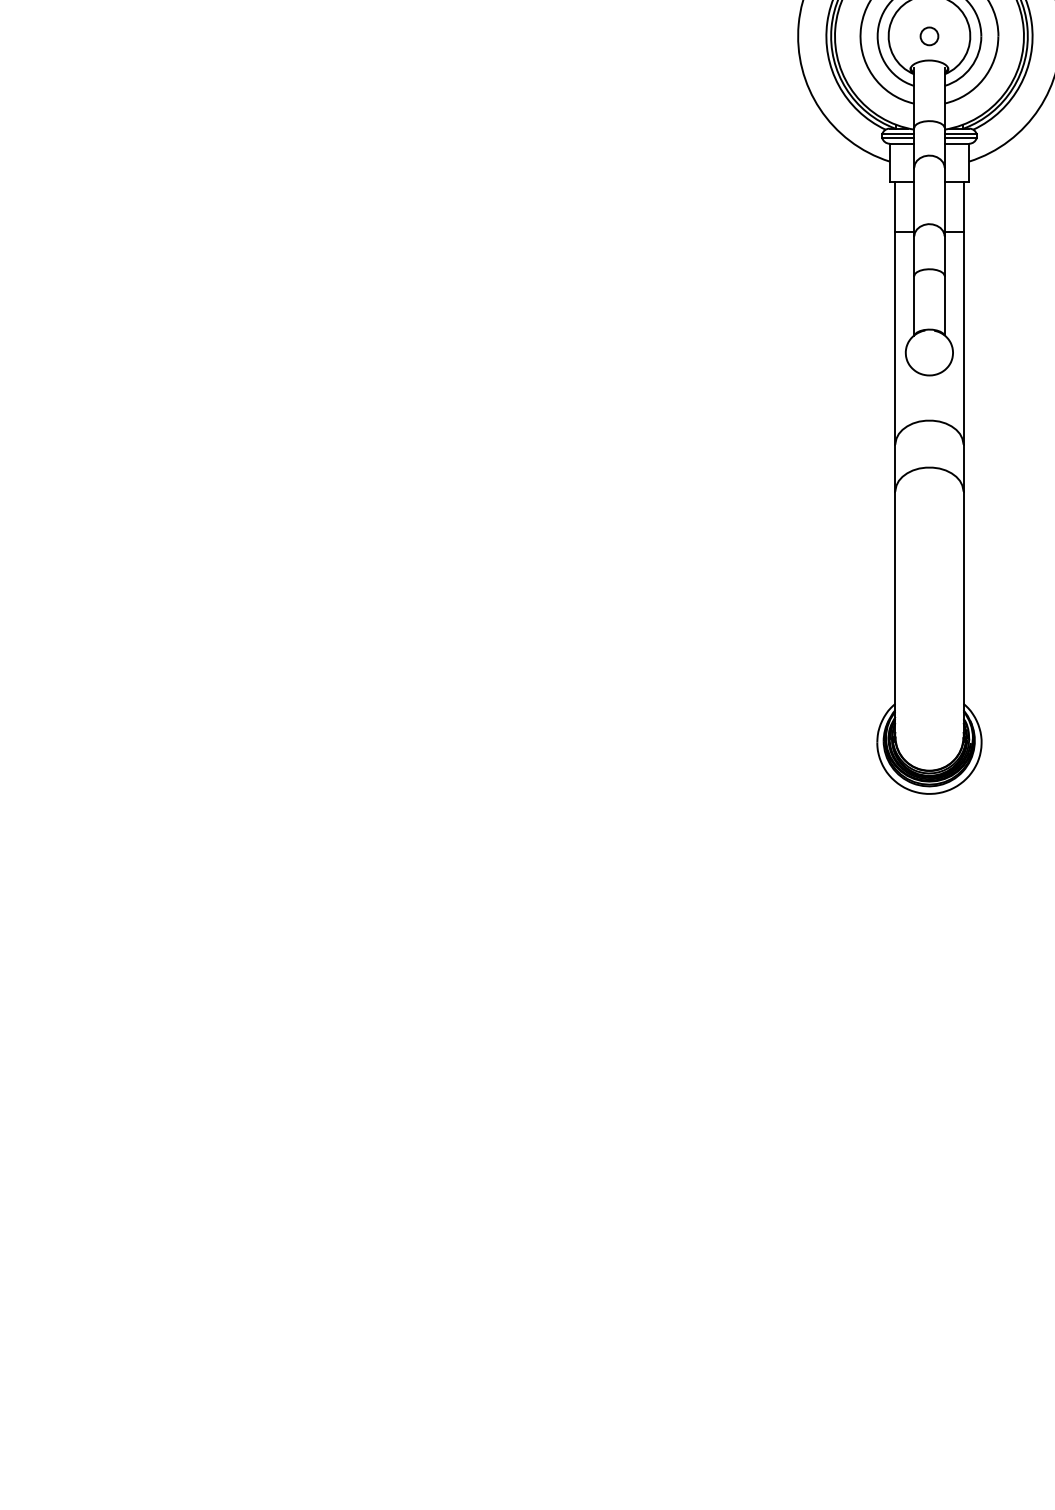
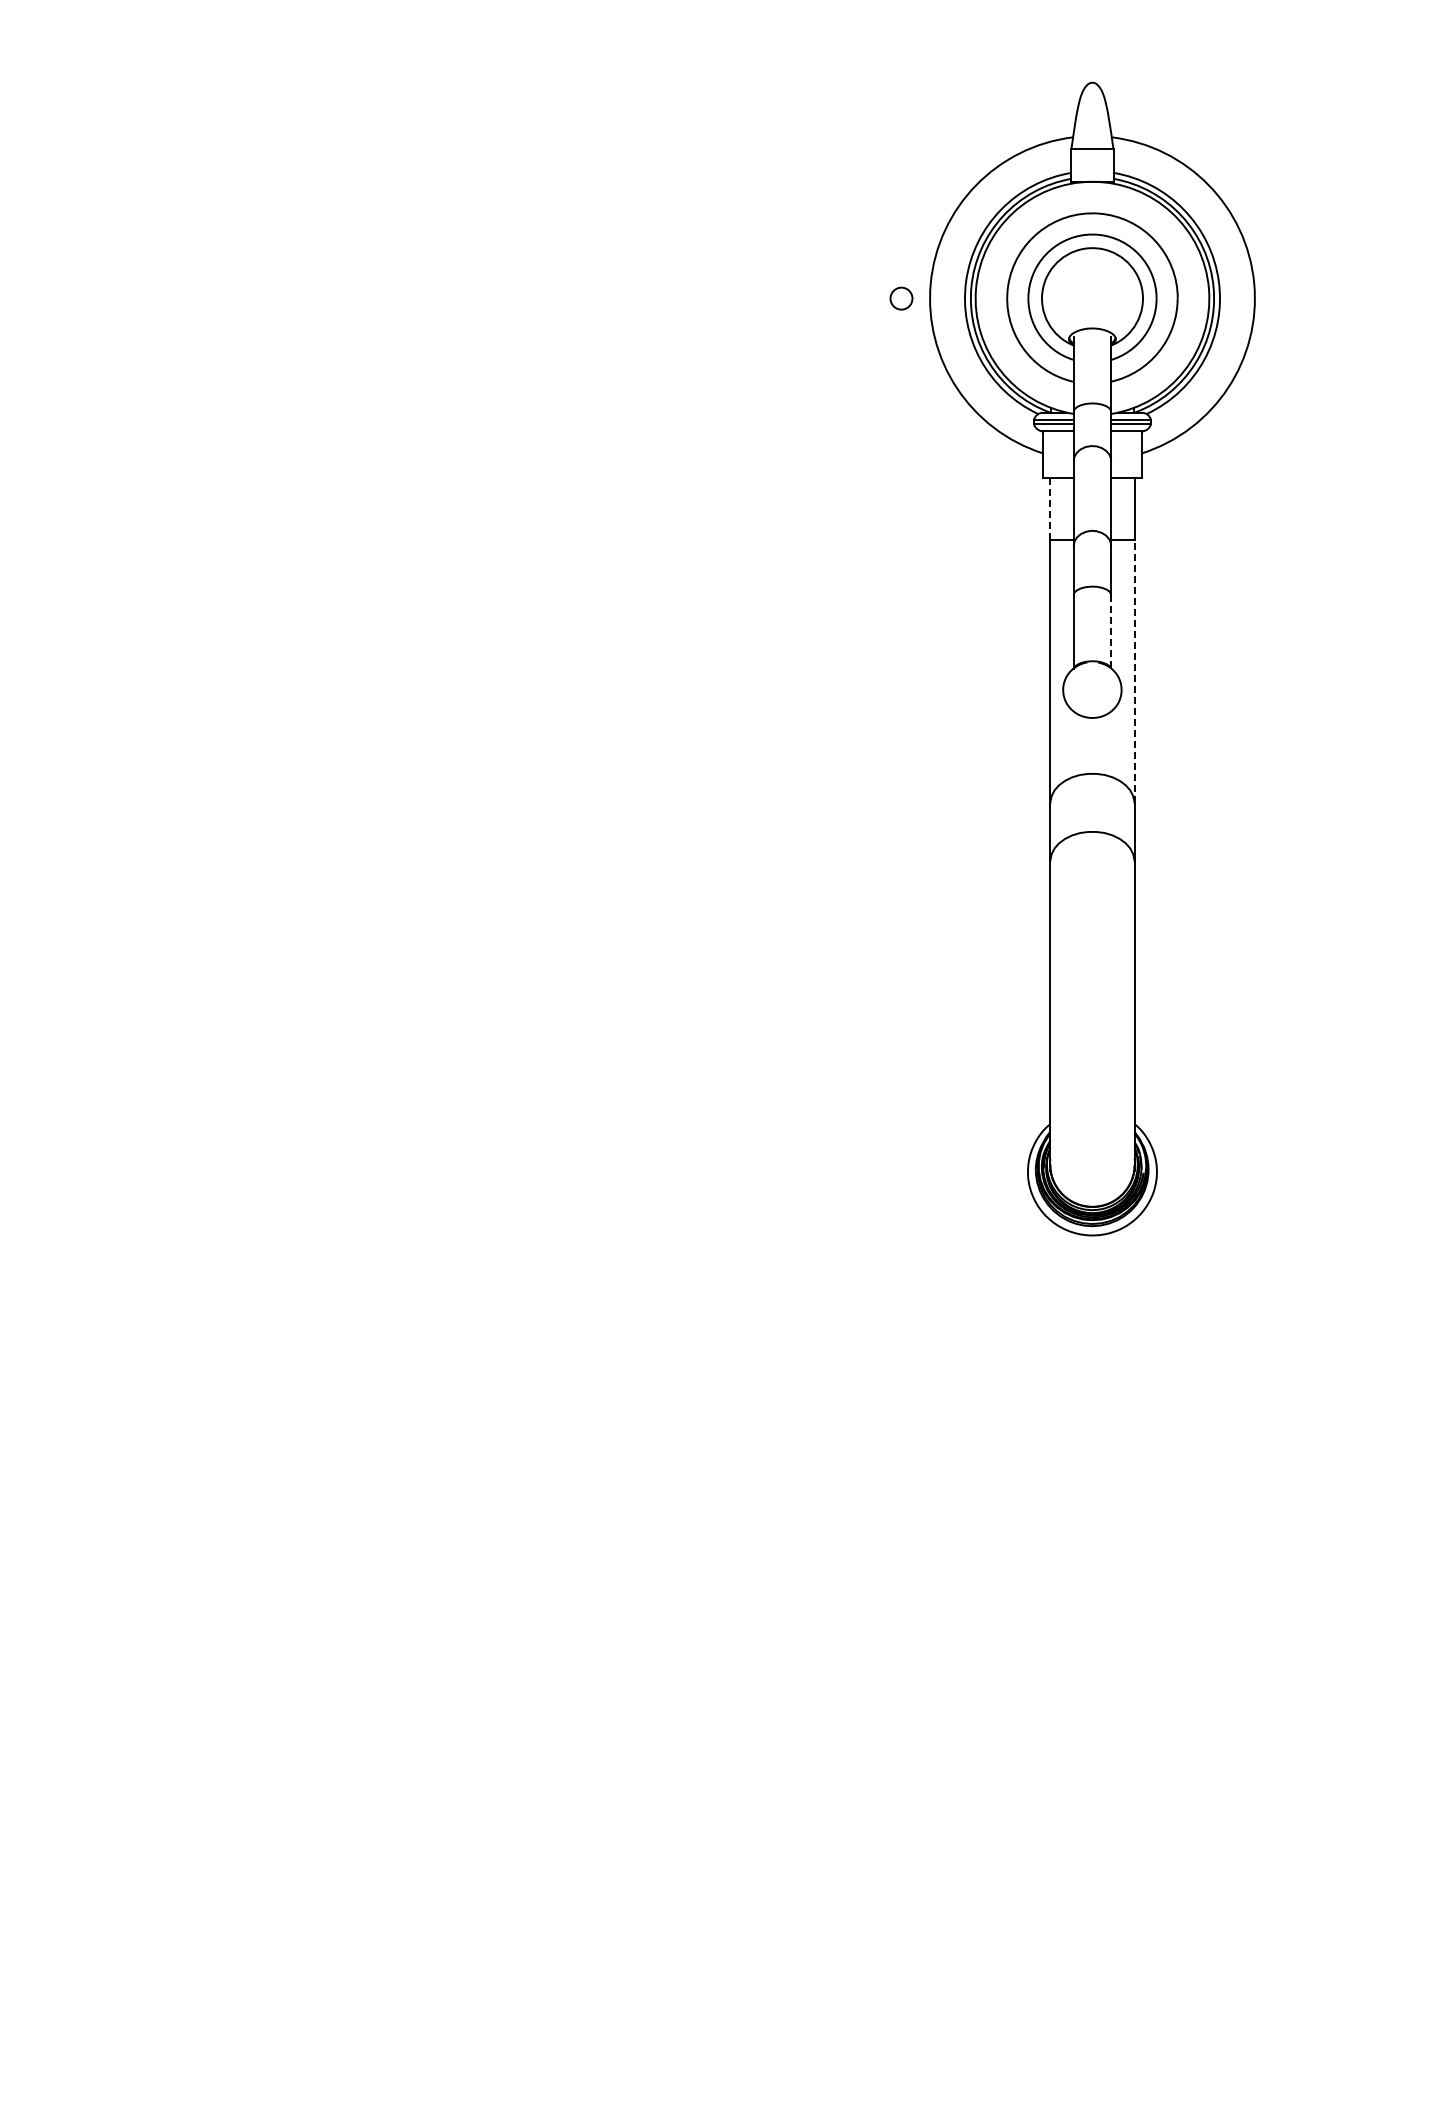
circle: (929, 36) -> (901, 298), moved
line: (895, 206) -> (1050, 509), solid -> dashed
line: (944, 305) -> (1111, 631), solid -> dashed
line: (963, 337) -> (1134, 671), solid -> dashed

